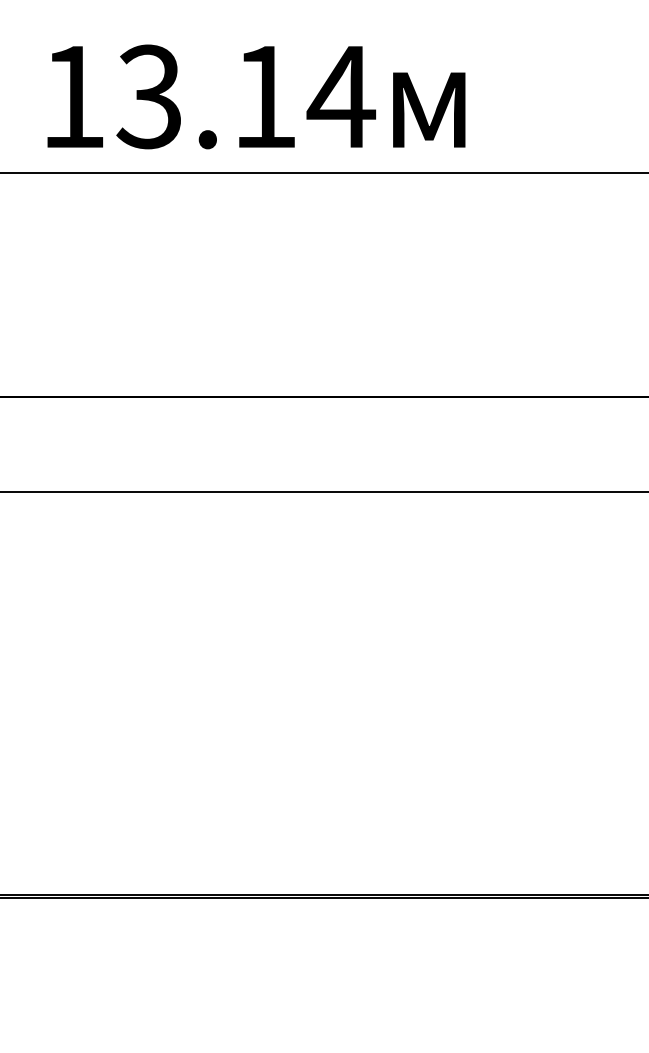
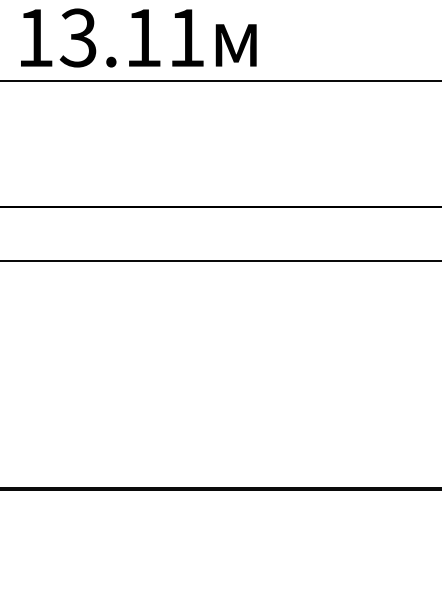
text: (341, 96) -> (186, 37), 13.14 -> 13.11

